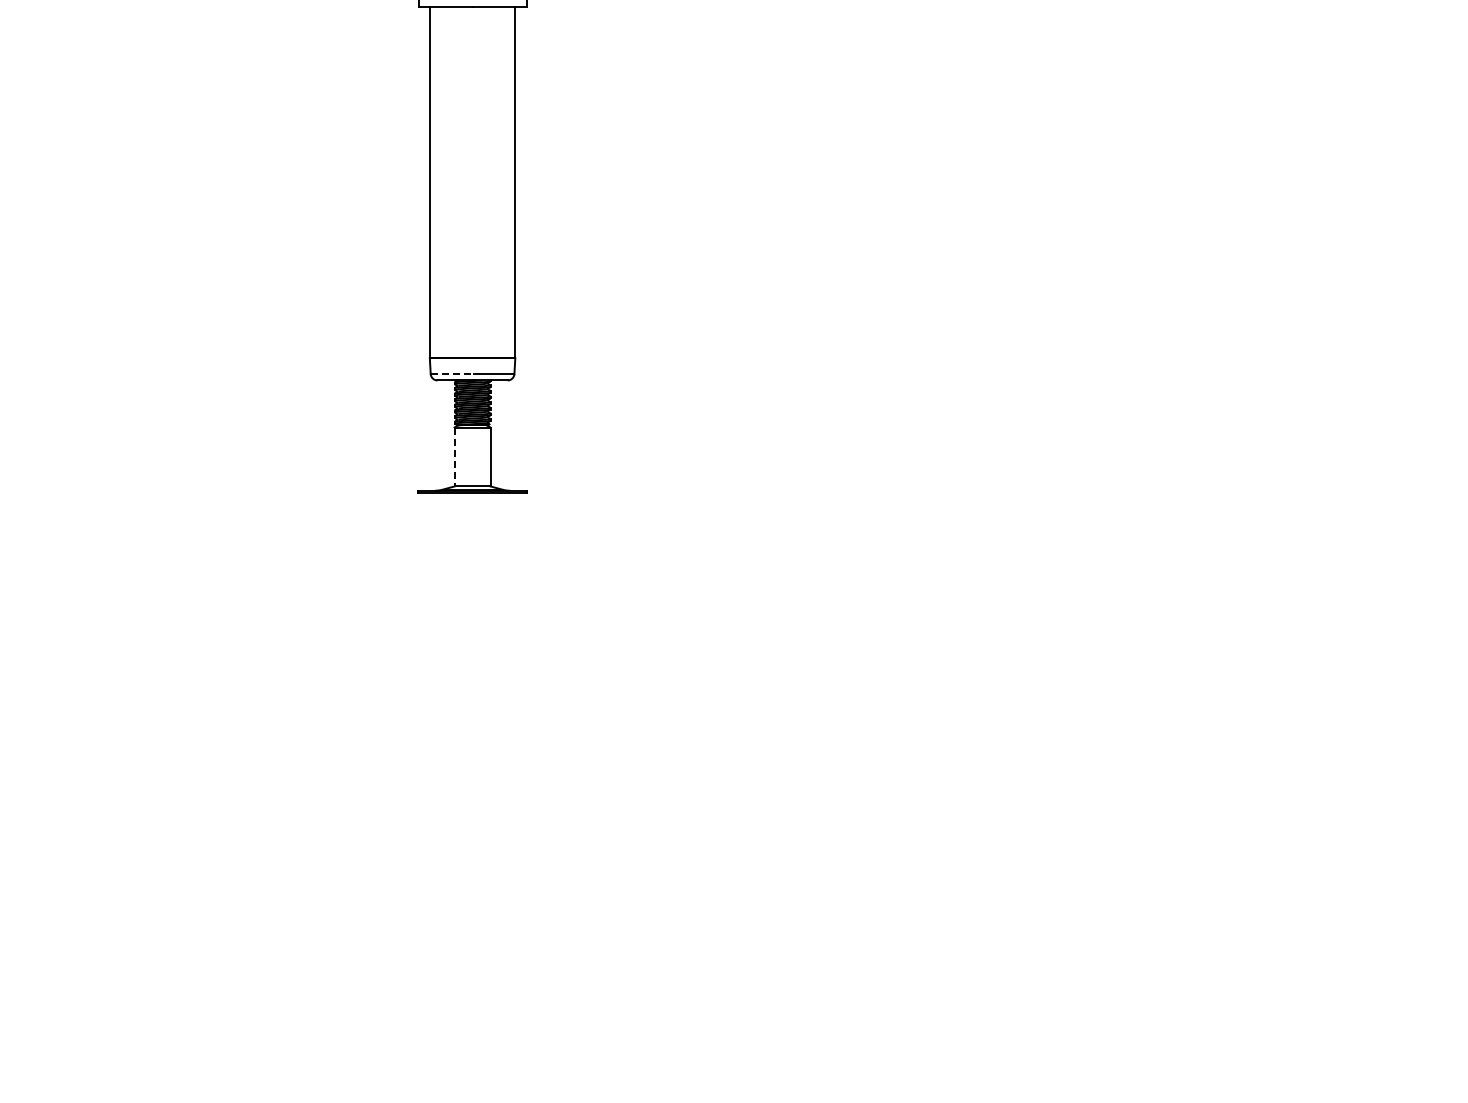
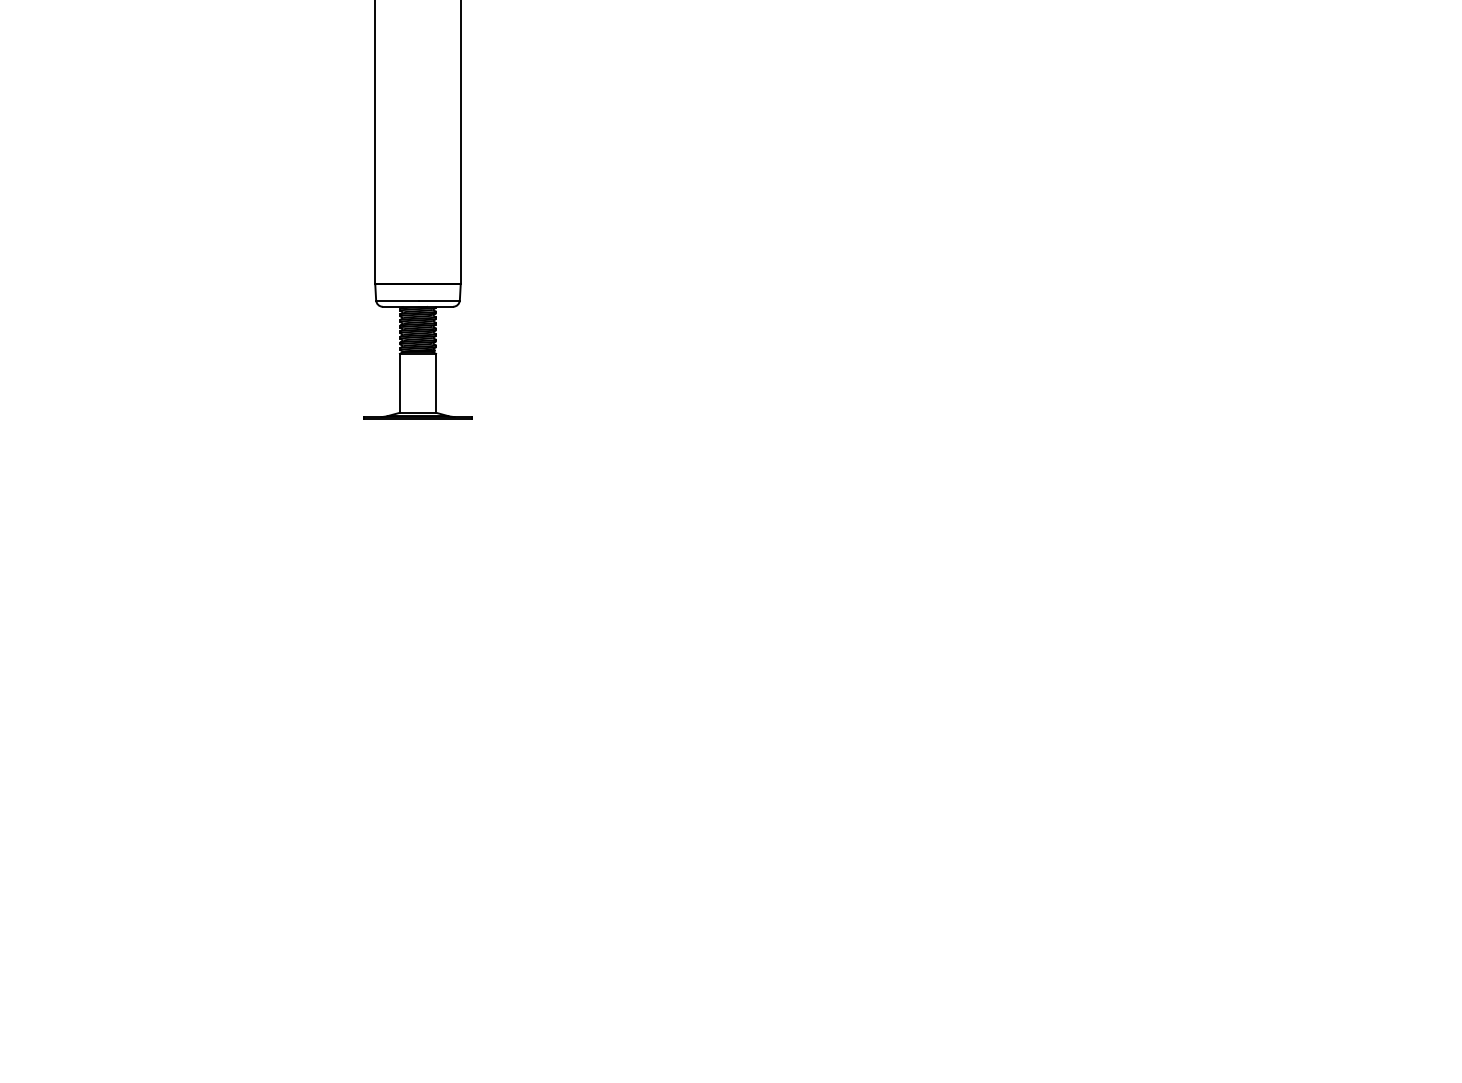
line: (452, 374) -> (397, 300), dashed -> solid
line: (454, 457) -> (399, 383), dashed -> solid

